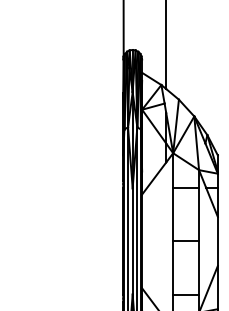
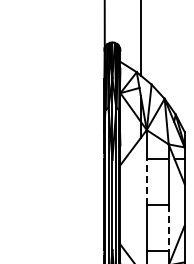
line: (172, 215) -> (146, 182), solid -> dashed
line: (198, 268) -> (168, 227), solid -> dashed

